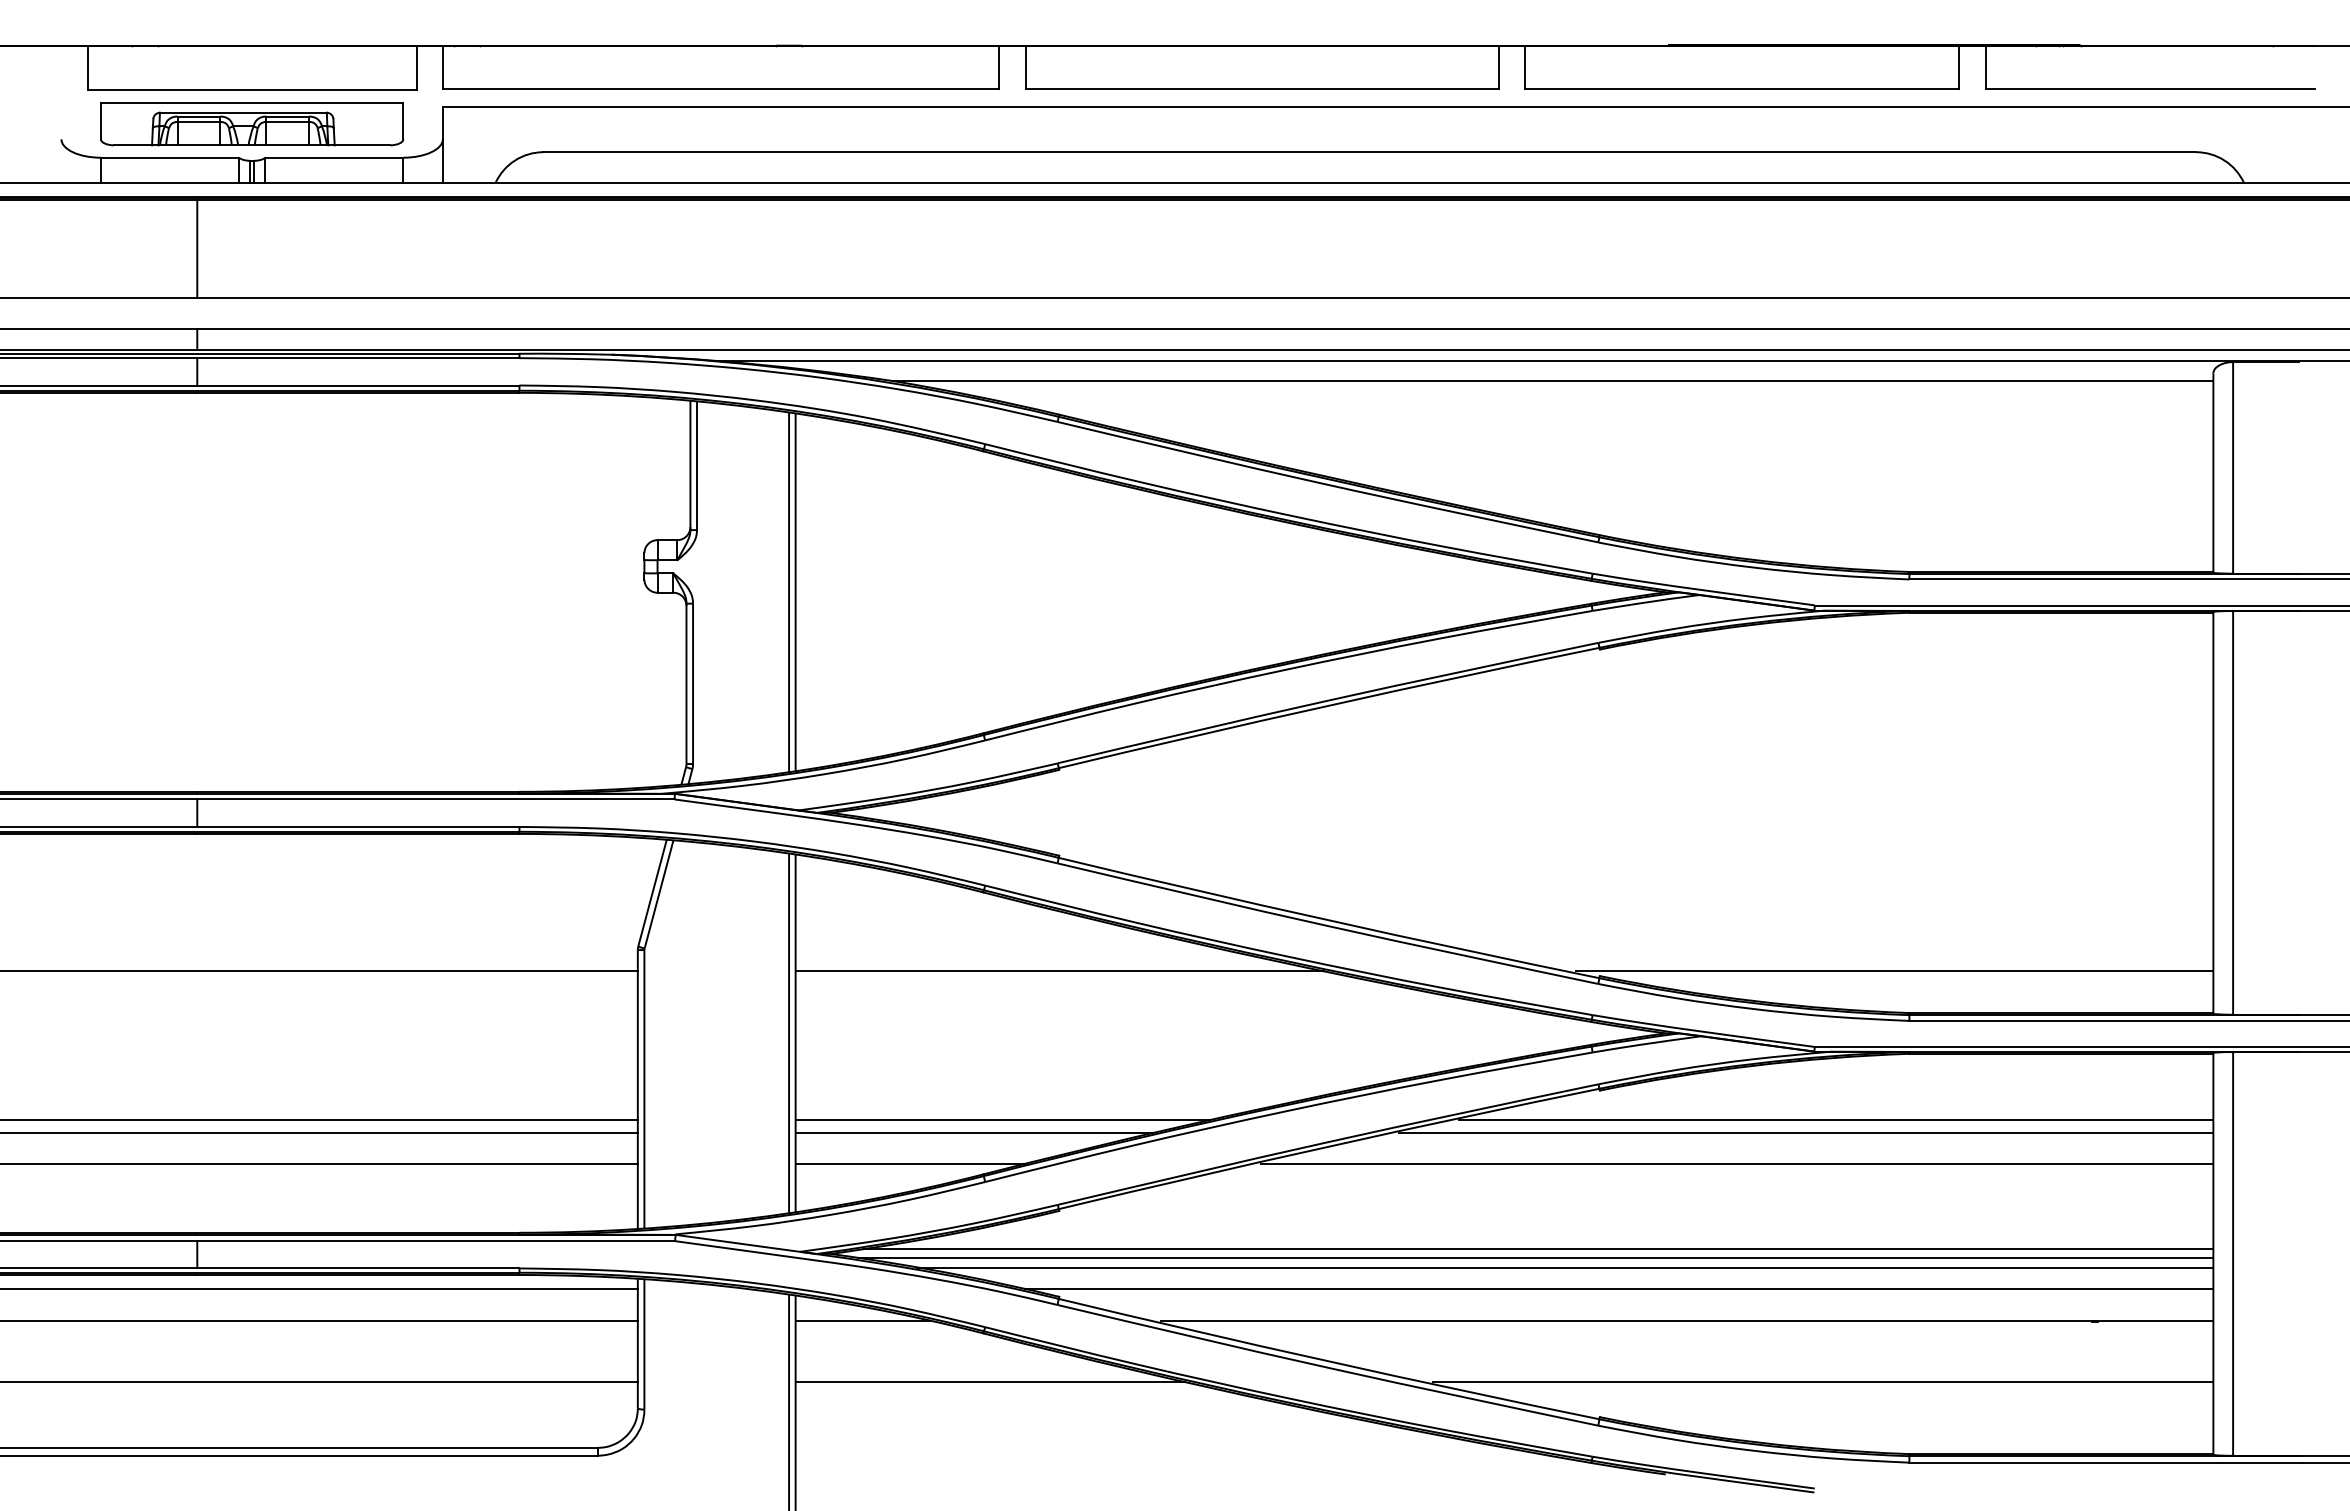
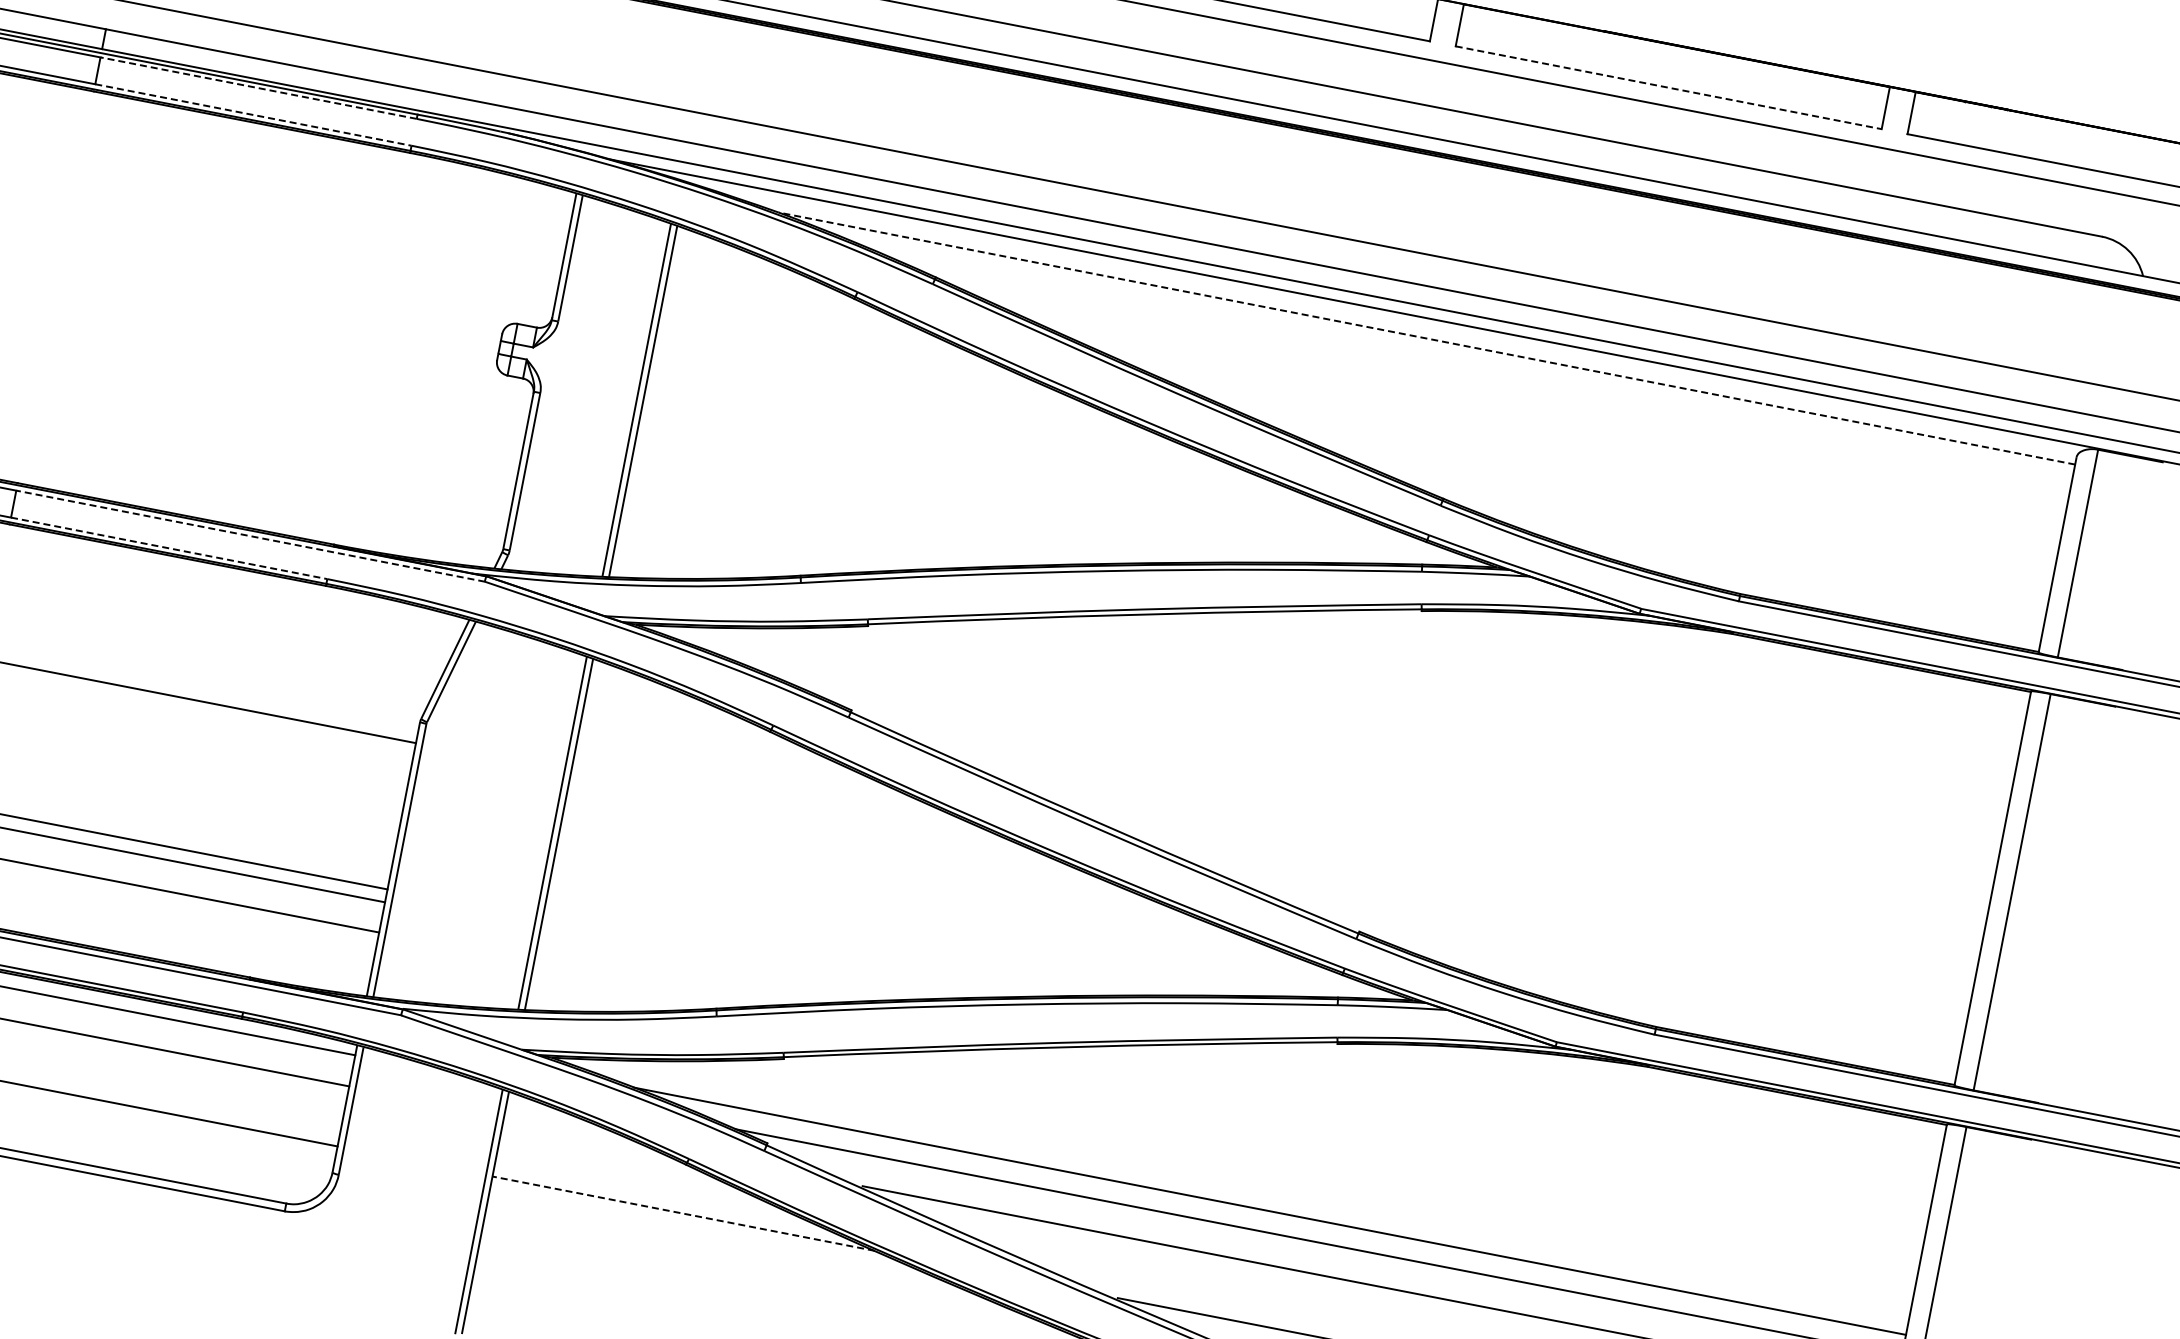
line: (1742, 88) -> (1668, 87), solid -> dashed
line: (357, 358) -> (257, 88), solid -> dashed
line: (1552, 381) -> (1426, 338), solid -> dashed
line: (358, 385) -> (253, 115), solid -> dashed
line: (436, 799) -> (251, 536), solid -> dashed
line: (358, 826) -> (169, 547), solid -> dashed
line: (1059, 971) -> (829, 824), removed
line: (1894, 971) -> (1649, 983), removed
line: (1002, 1120) -> (745, 959), removed
line: (1836, 1120) -> (1564, 1118), removed
line: (973, 1133) -> (714, 966), removed
line: (1806, 1133) -> (1532, 1125), removed
line: (910, 1164) -> (646, 985), removed
line: (1736, 1164) -> (1457, 1142), removed
line: (1537, 1249) -> (1246, 1188), removed
line: (1535, 1258) -> (1242, 1196), removed
line: (862, 1320) -> (569, 1129), removed
line: (990, 1381) -> (683, 1213), solid -> dashed

